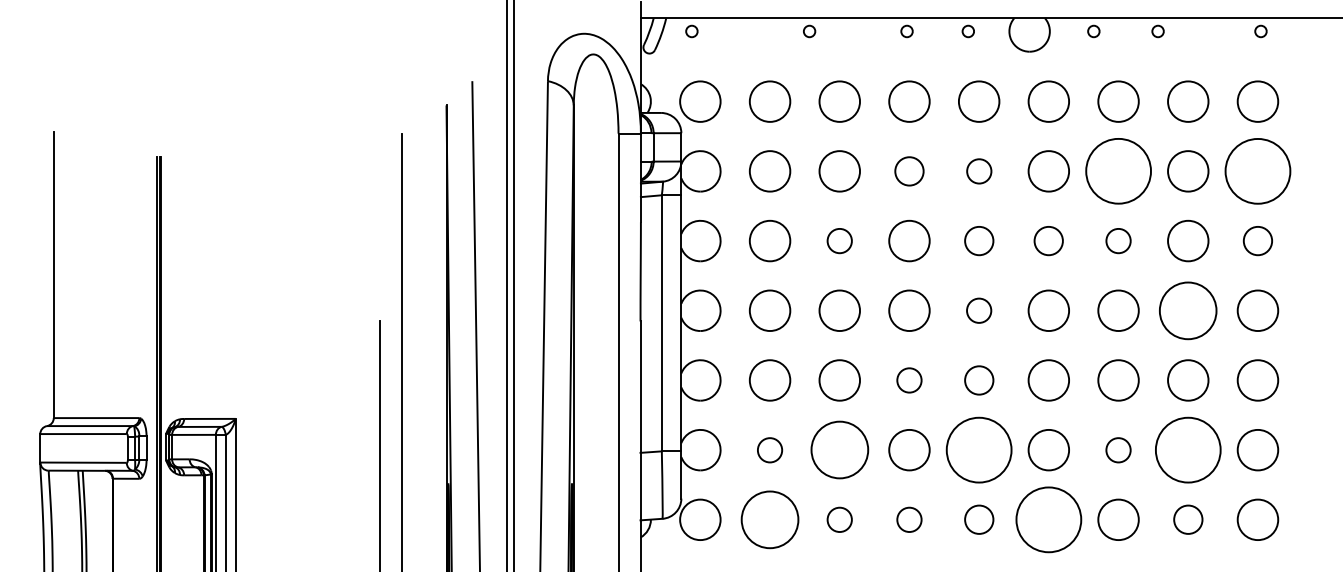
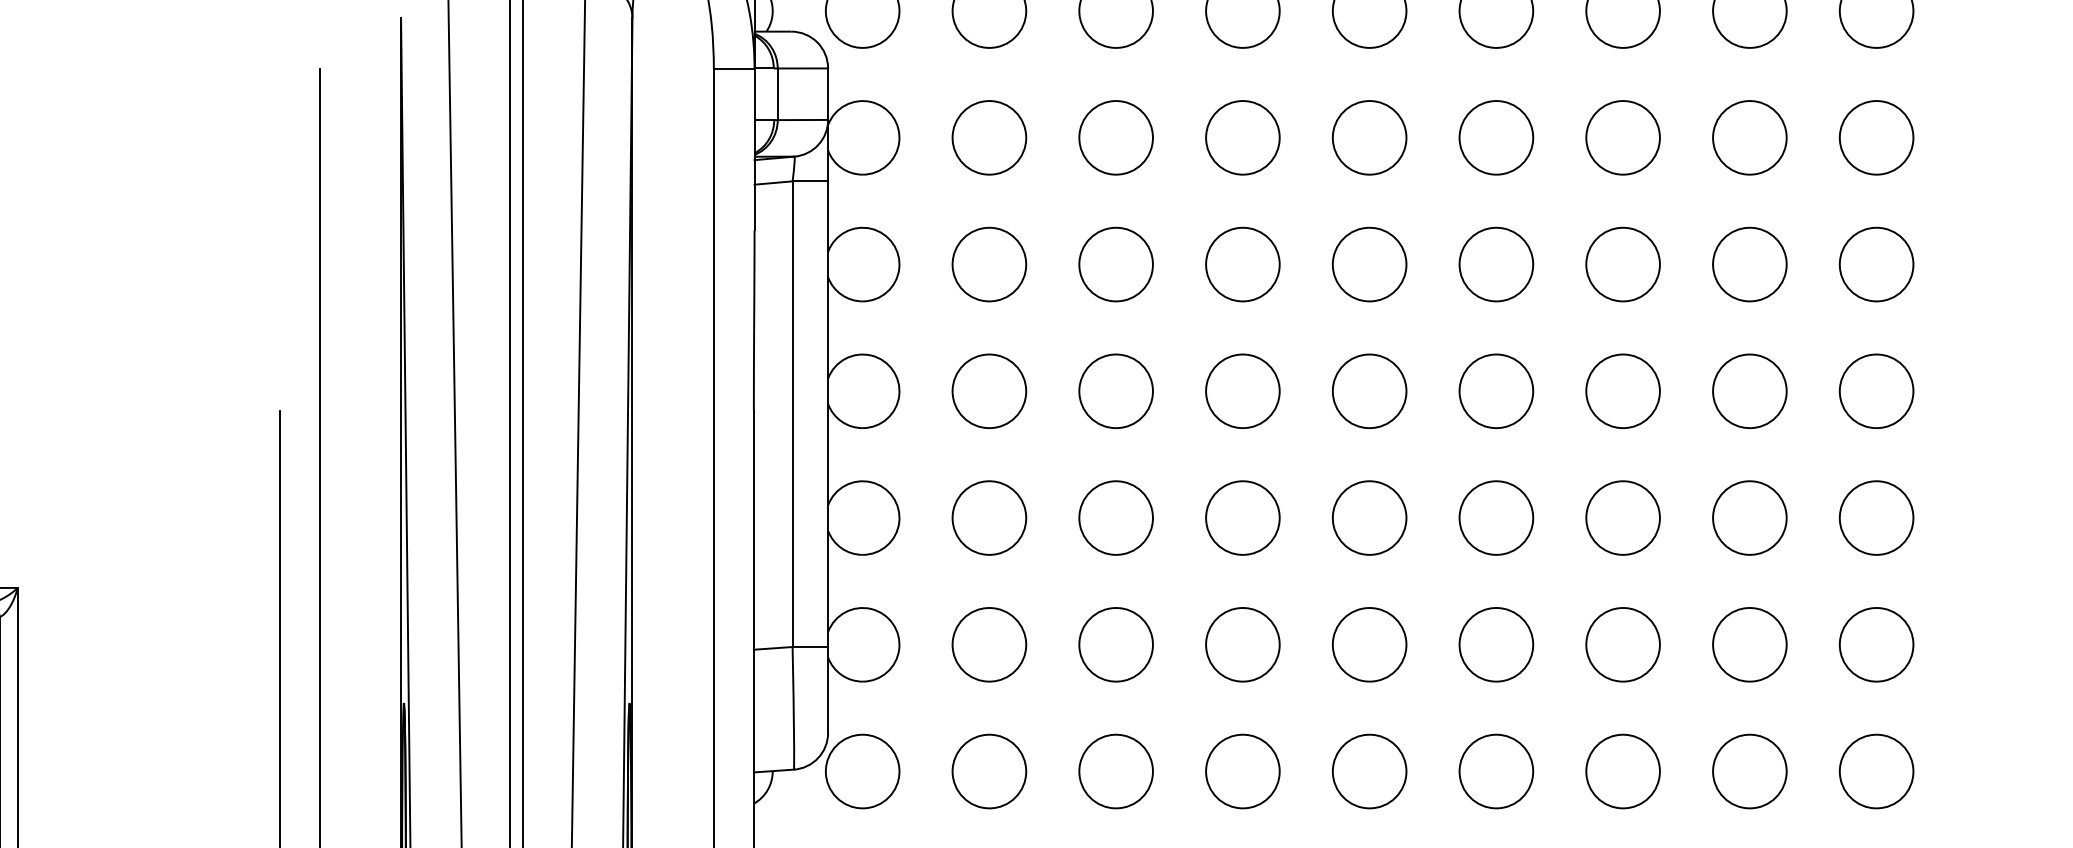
circle: (909, 171) -> (1242, 138), size x1.43
circle: (979, 171) -> (1370, 138), size x1.67
circle: (1118, 171) -> (1623, 138), size x0.62
circle: (1257, 171) -> (1875, 138), size x0.62
circle: (839, 240) -> (1115, 263), size x1.67
circle: (979, 240) -> (1370, 263), size x1.43
circle: (1048, 240) -> (1495, 263), size x1.43
circle: (1118, 240) -> (1623, 263), size x1.67
circle: (1257, 240) -> (1875, 263), size x1.43
circle: (978, 310) -> (1368, 390), size x1.67
circle: (1188, 310) -> (1750, 390), size x0.71
circle: (909, 380) -> (1242, 518), size x1.67
circle: (979, 380) -> (1370, 518), size x1.43
circle: (978, 449) -> (1368, 643), size x0.62
circle: (1188, 449) -> (1750, 643), size x0.62
circle: (769, 450) -> (988, 645), size x1.67
circle: (839, 450) -> (1115, 645), size x0.71
circle: (1118, 450) -> (1623, 645), size x1.67
circle: (769, 519) -> (988, 770), size x0.71
circle: (839, 519) -> (1115, 770), size x1.67
circle: (909, 519) -> (1242, 770), size x1.67
circle: (979, 519) -> (1370, 770), size x1.43
circle: (1048, 519) -> (1495, 770), size x0.62
circle: (1188, 519) -> (1750, 770), size x1.43

